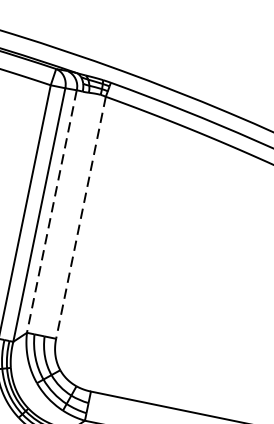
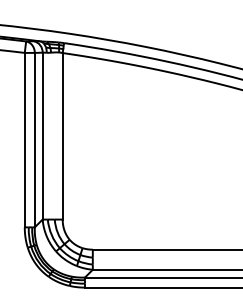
line: (51, 212) -> (42, 136), dashed -> solid
line: (80, 218) -> (62, 136), dashed -> solid

